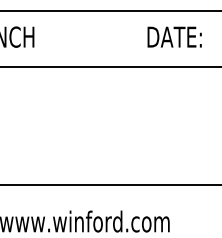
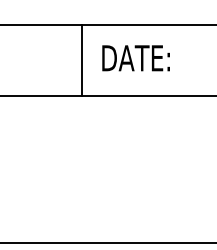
text: (174, 36) -> (135, 57), moved
line: (119, 38) -> (82, 59), added

